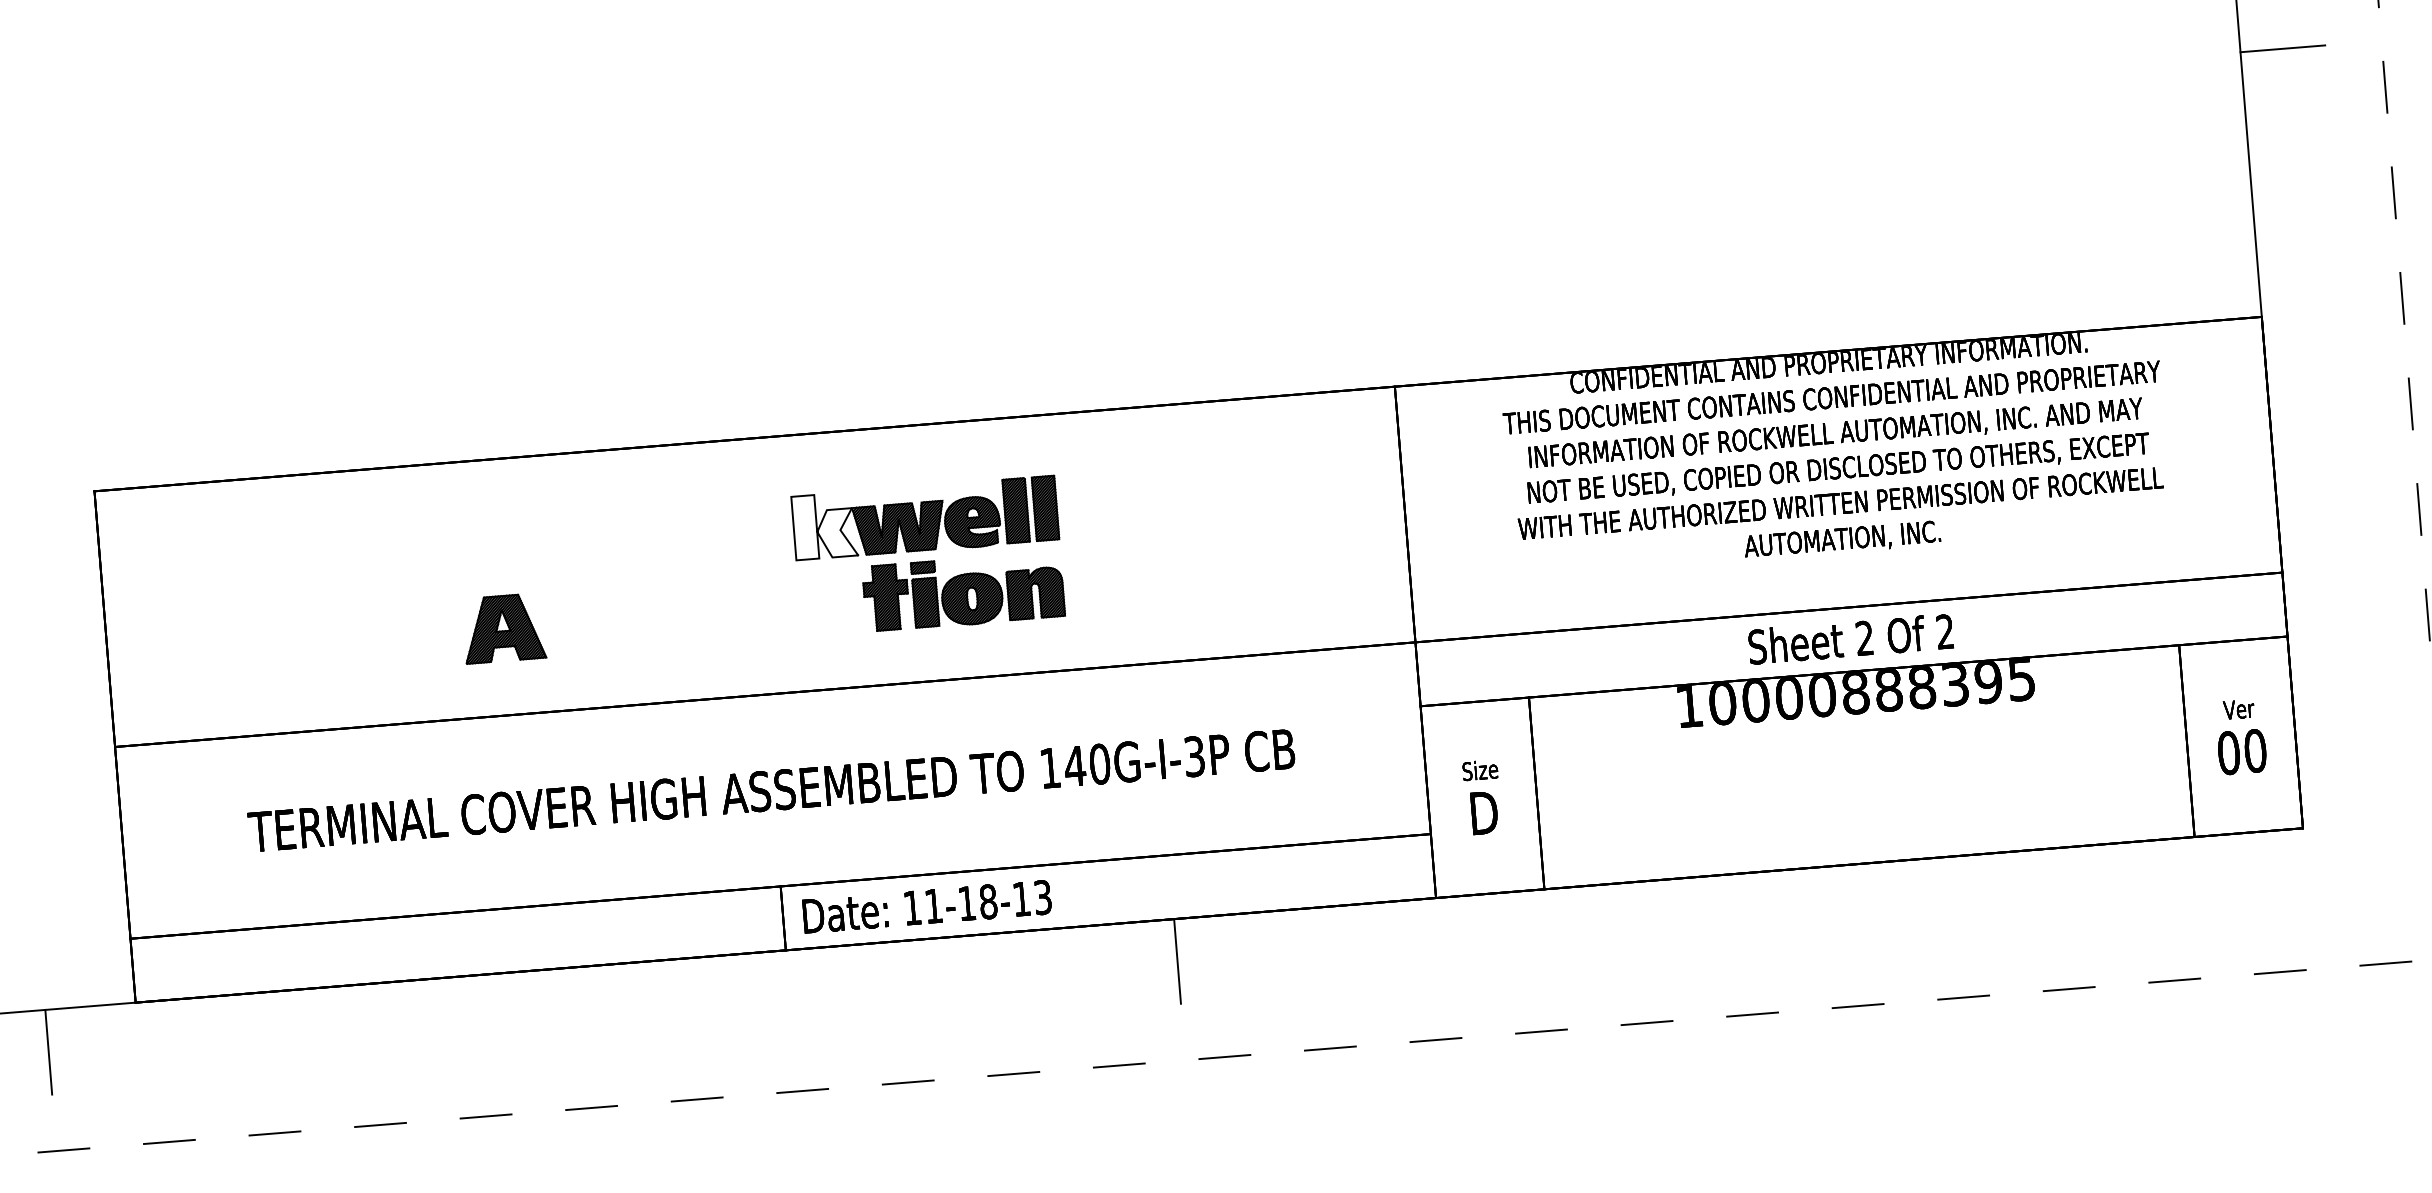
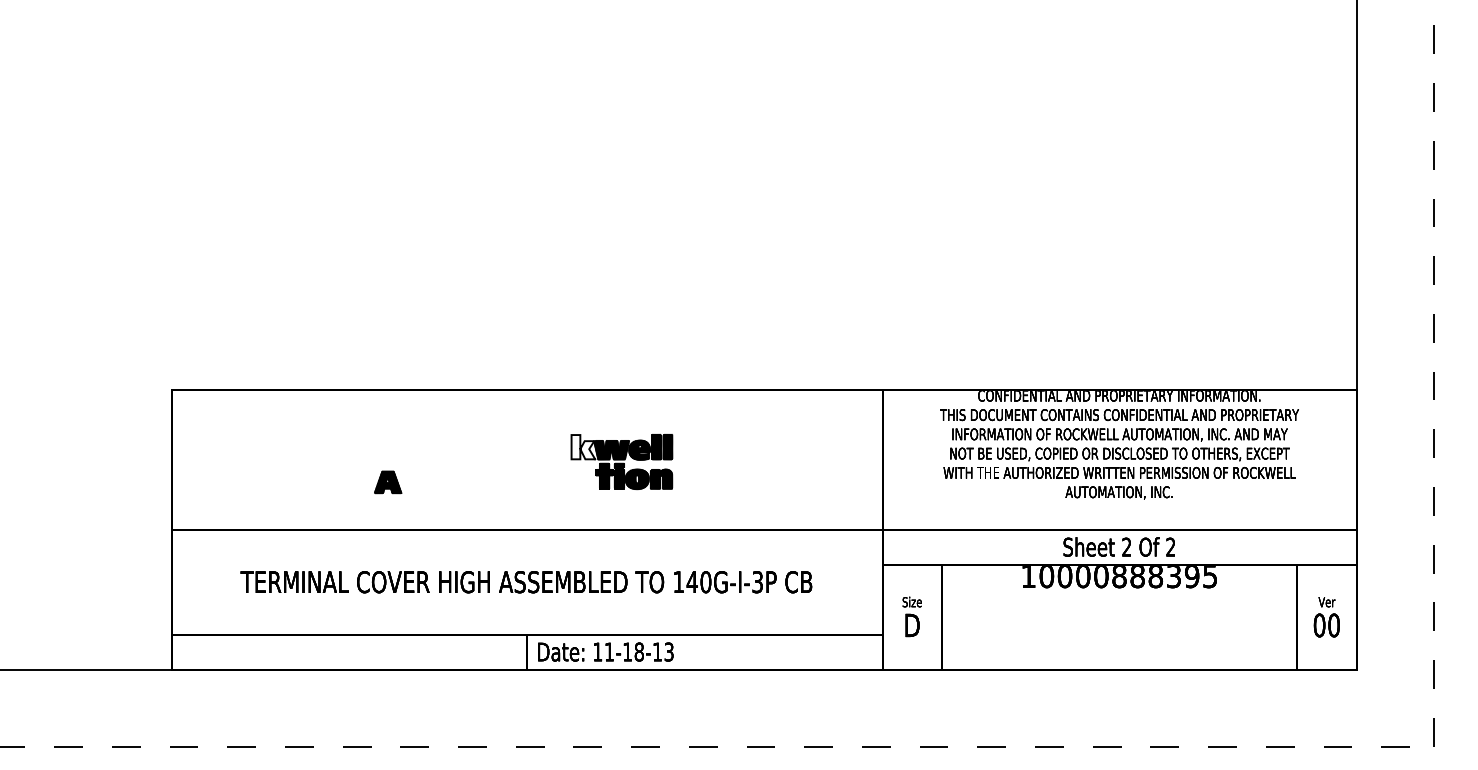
line: (2282, 49) -> (1379, 245), removed
part: (927, 555) -> (621, 461), size x0.7
part: (502, 628) -> (387, 482), size x0.6
line: (1177, 961) -> (739, 692), removed
line: (48, 1051) -> (122, 692), removed

